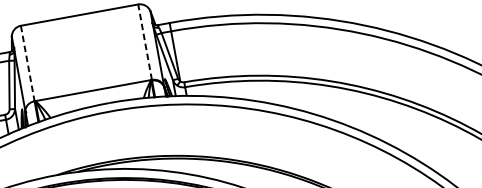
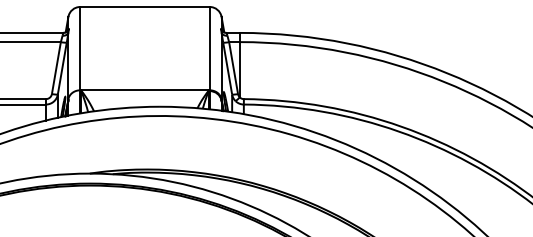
line: (144, 42) -> (209, 48), dashed -> solid
line: (27, 63) -> (80, 48), dashed -> solid

